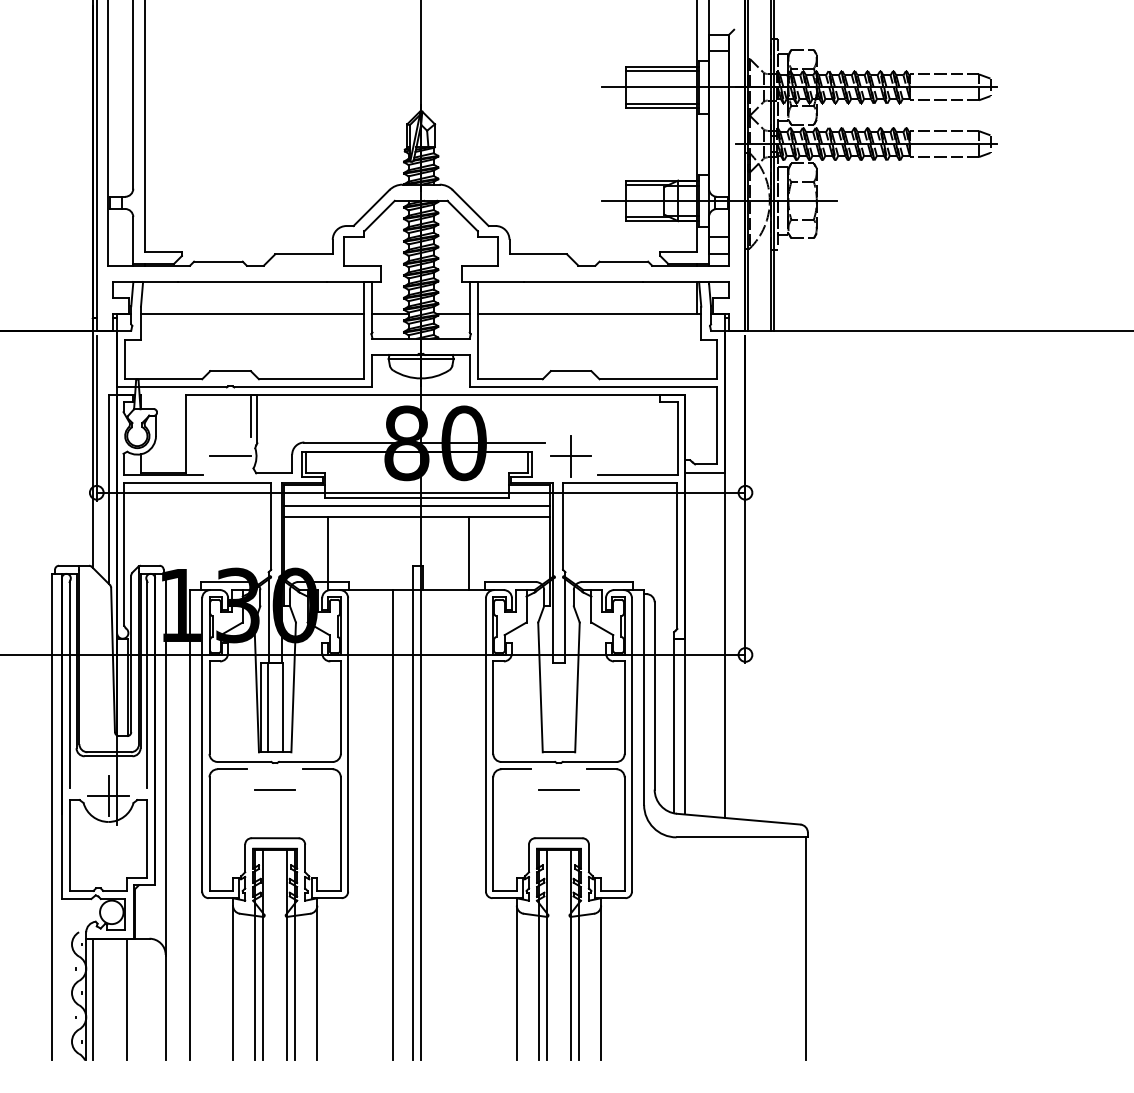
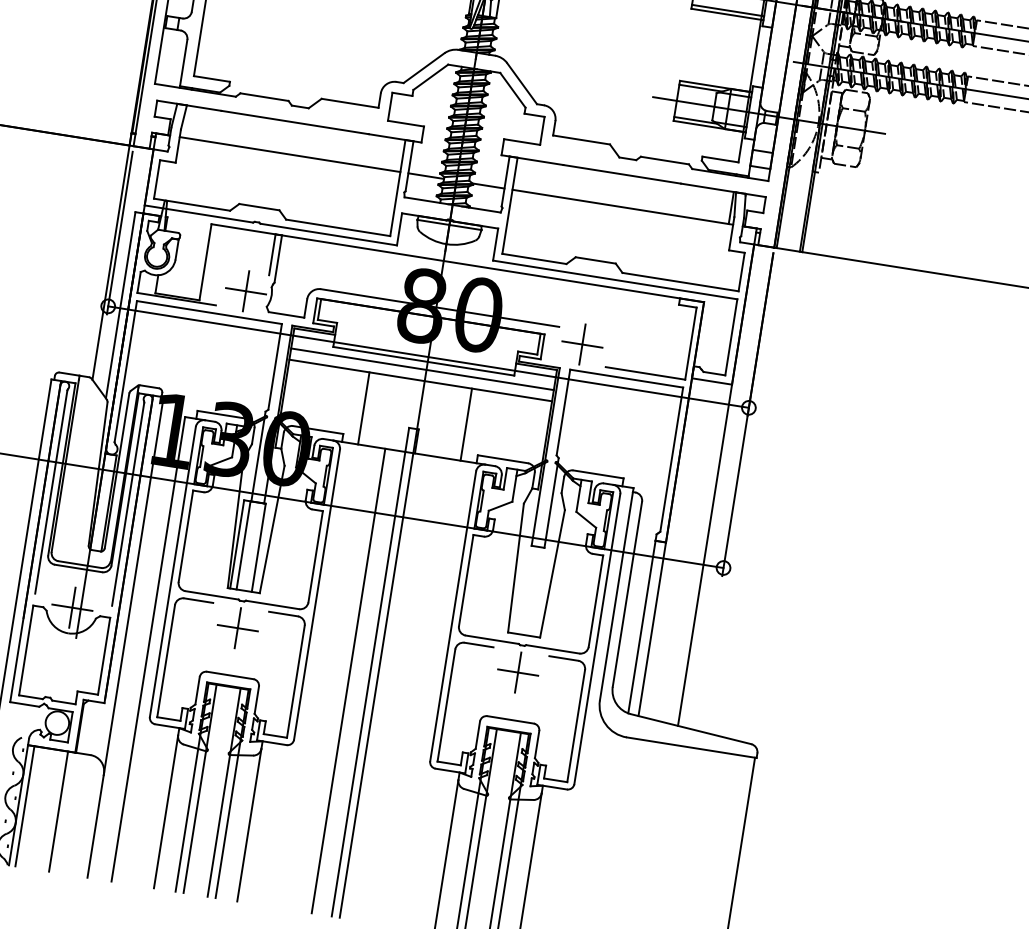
line: (230, 456) -> (245, 291), added
line: (328, 553) -> (364, 408), moved
line: (275, 790) -> (238, 628), added
line: (558, 790) -> (517, 672), added

